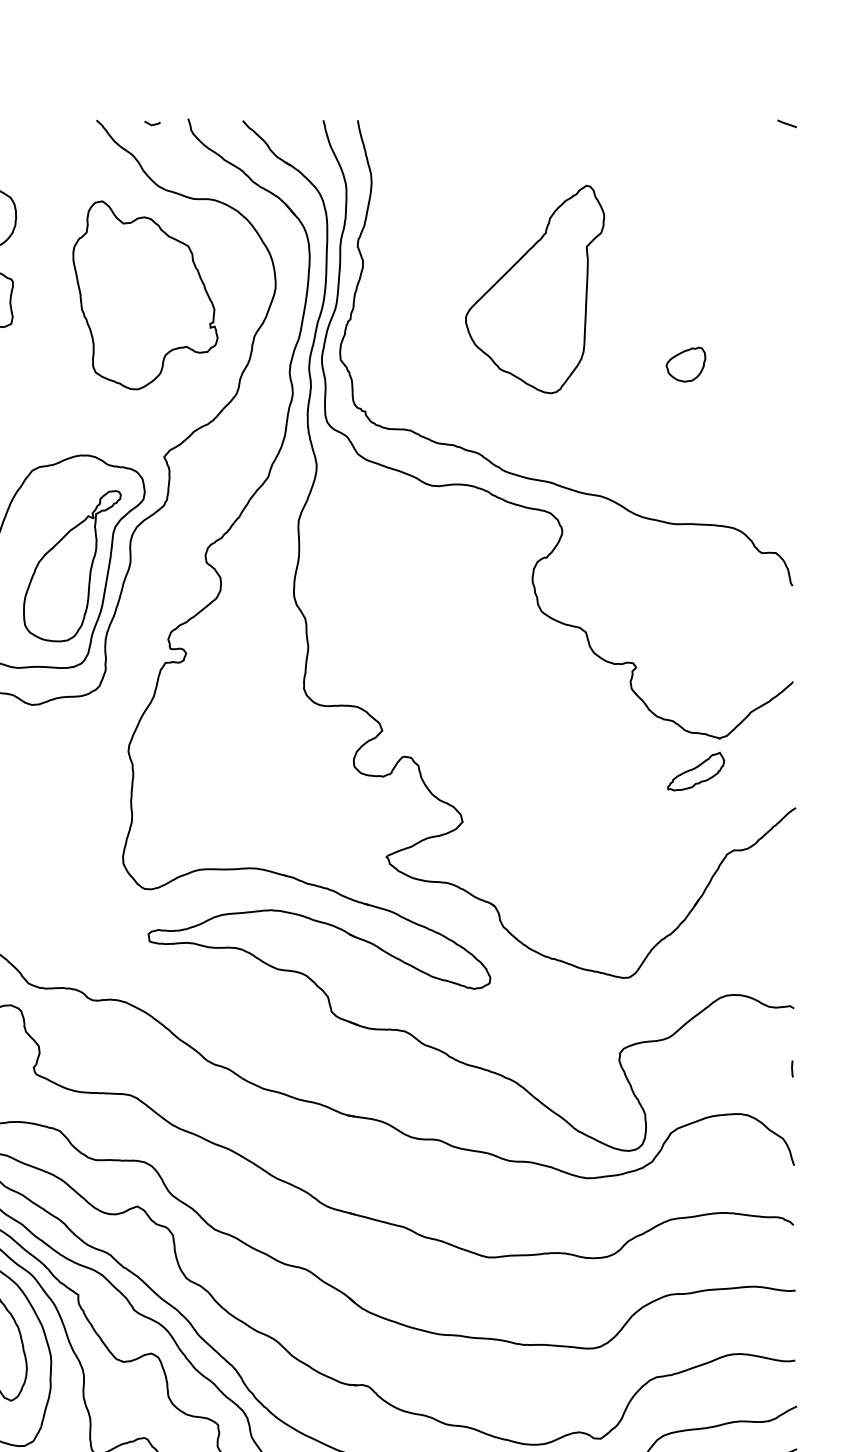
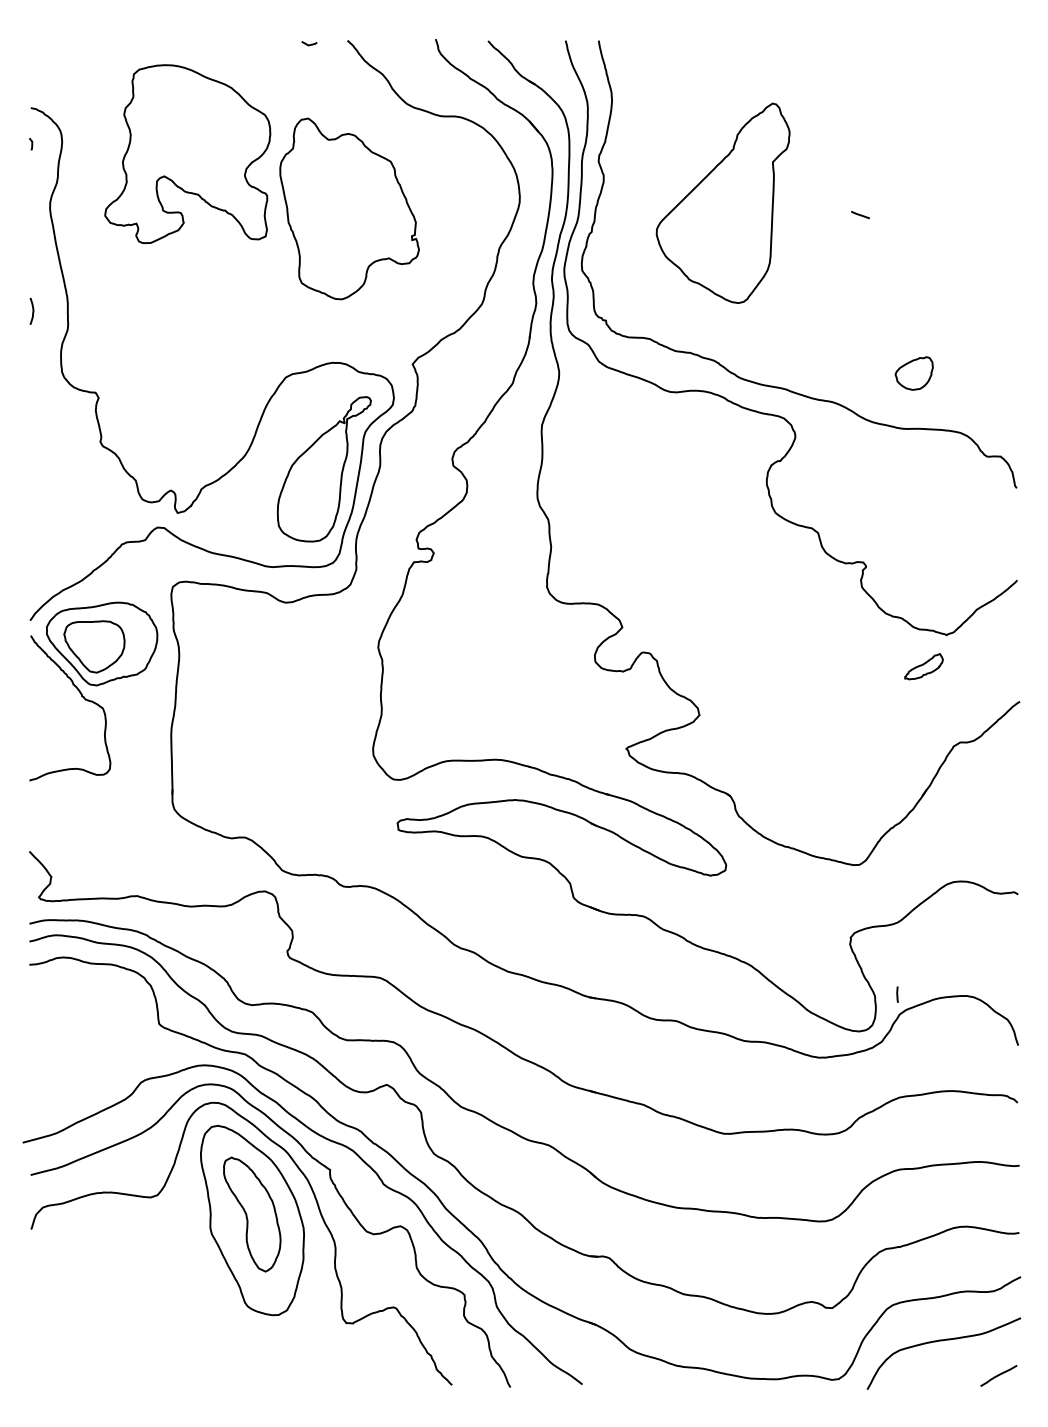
curve: (152, 124) -> (309, 44), moved
line: (787, 124) -> (860, 215), moved
part: (534, 288) -> (722, 202), moved
part: (145, 294) -> (349, 208), moved
part: (685, 364) -> (913, 373), moved
part: (695, 771) -> (923, 666), size x0.7
line: (792, 1068) -> (897, 994), moved

